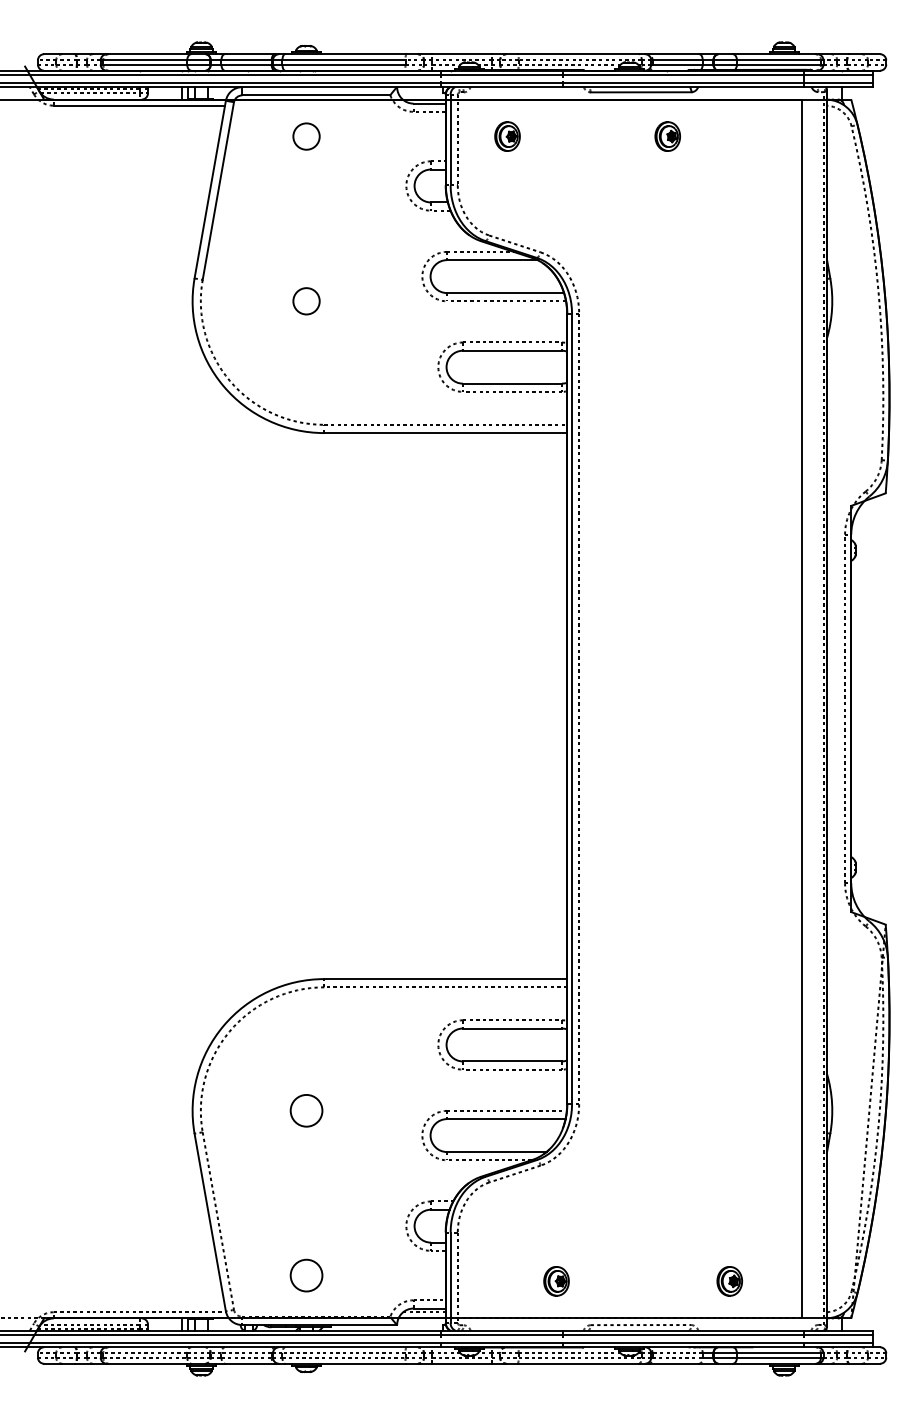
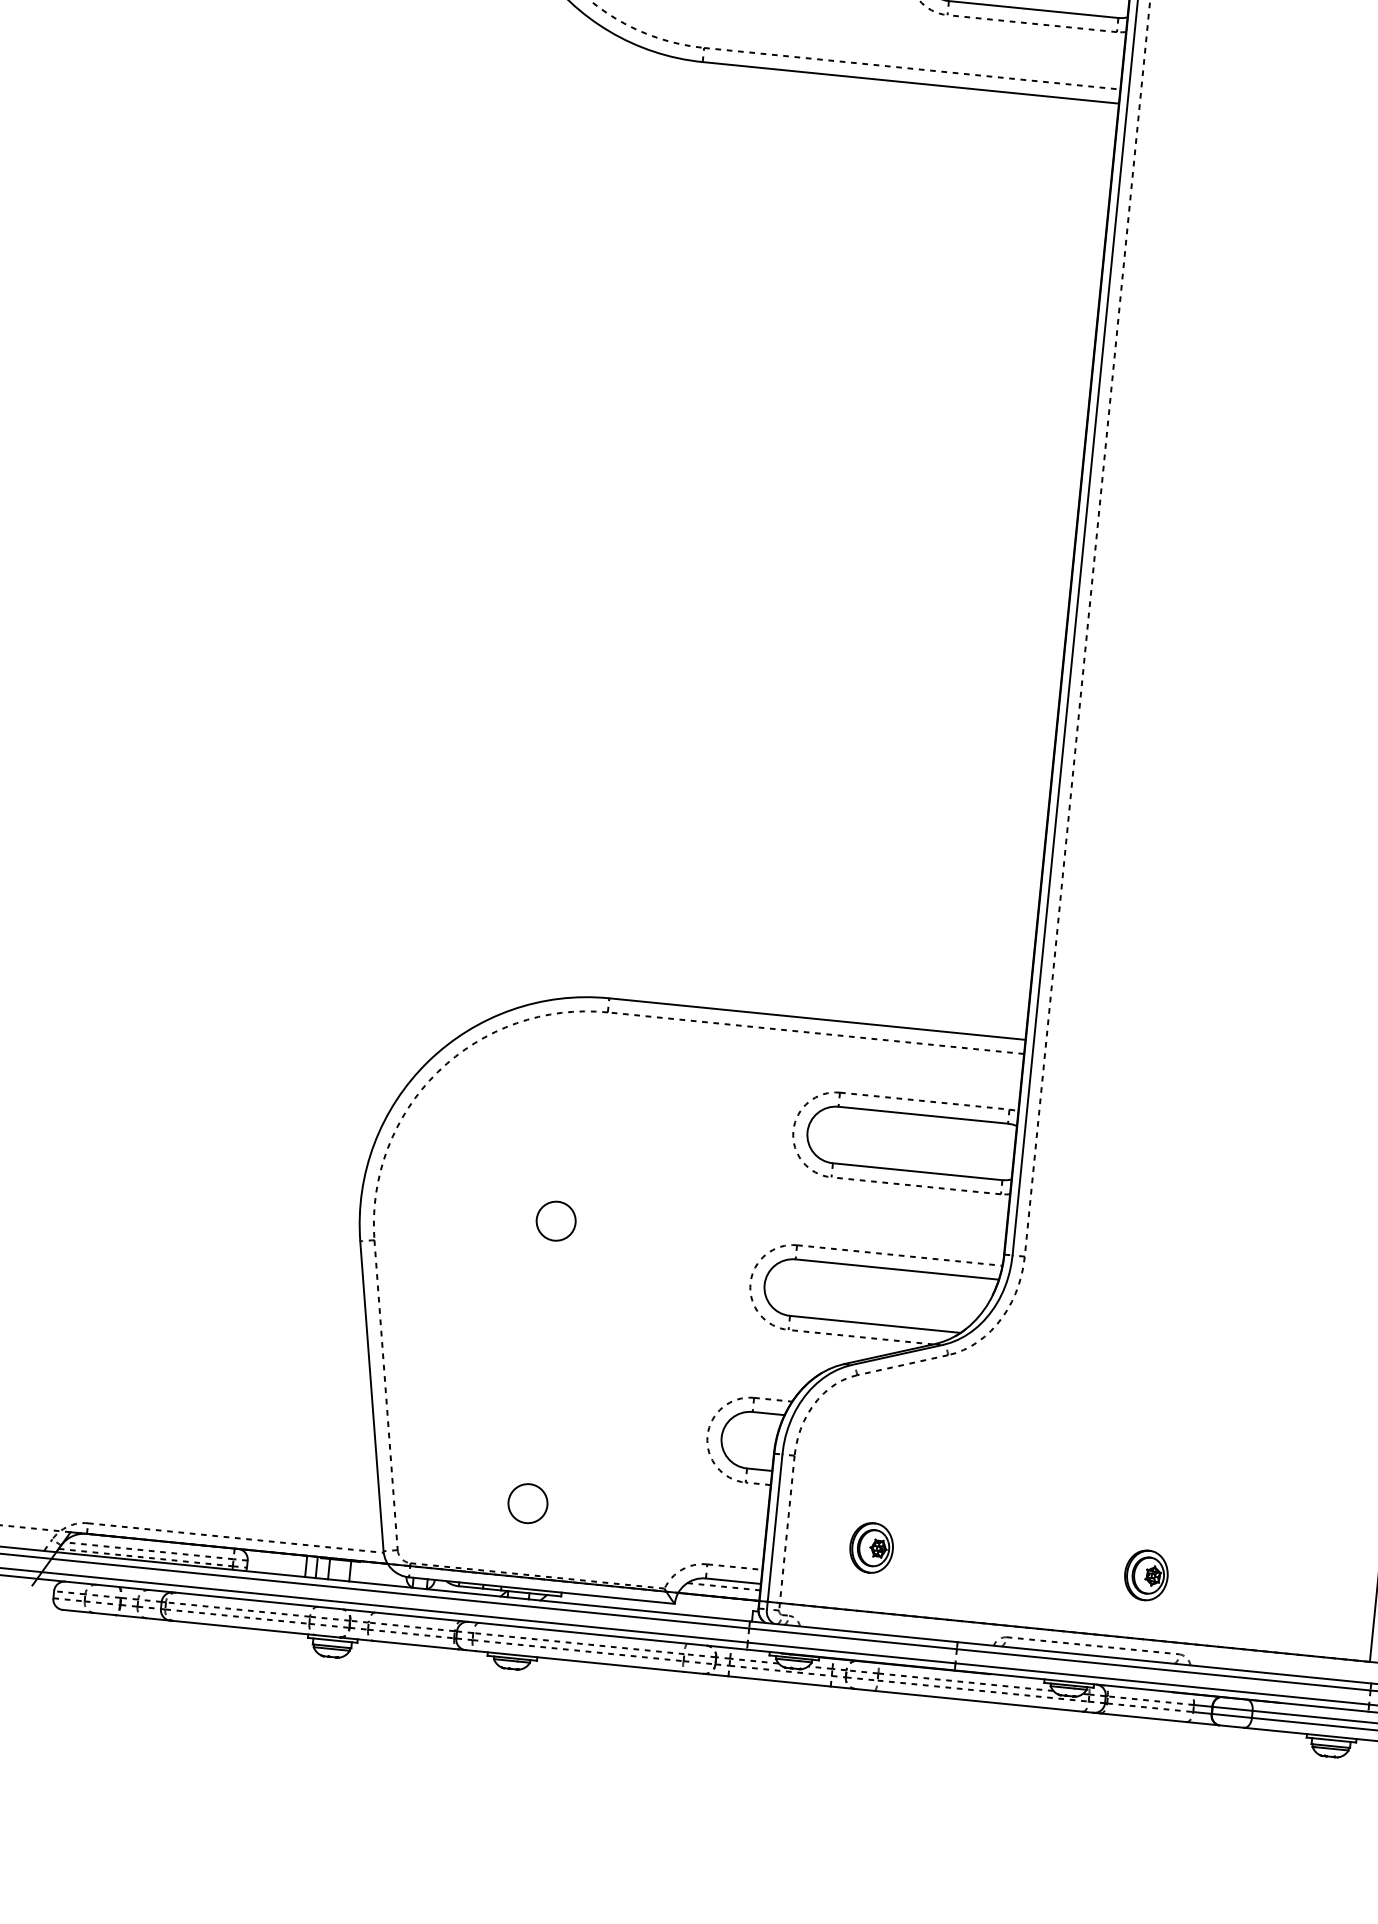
circle: (306, 1110) -> (556, 1220), size x0.71
circle: (306, 1275) -> (527, 1503), size x0.71
part: (556, 1281) -> (871, 1548), moved
part: (729, 1281) -> (1145, 1575), moved

